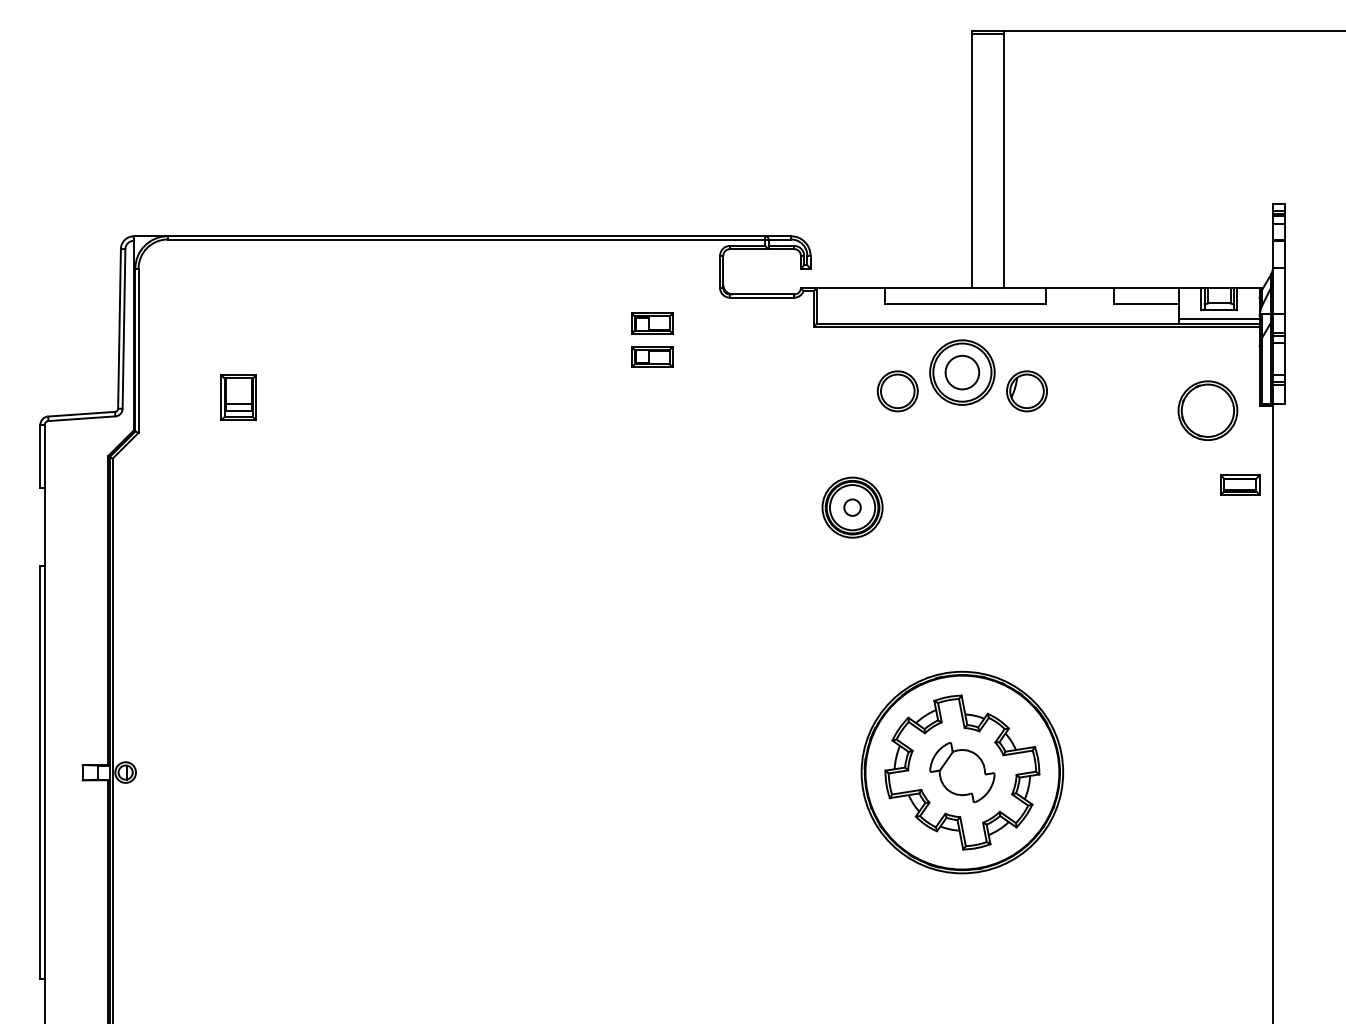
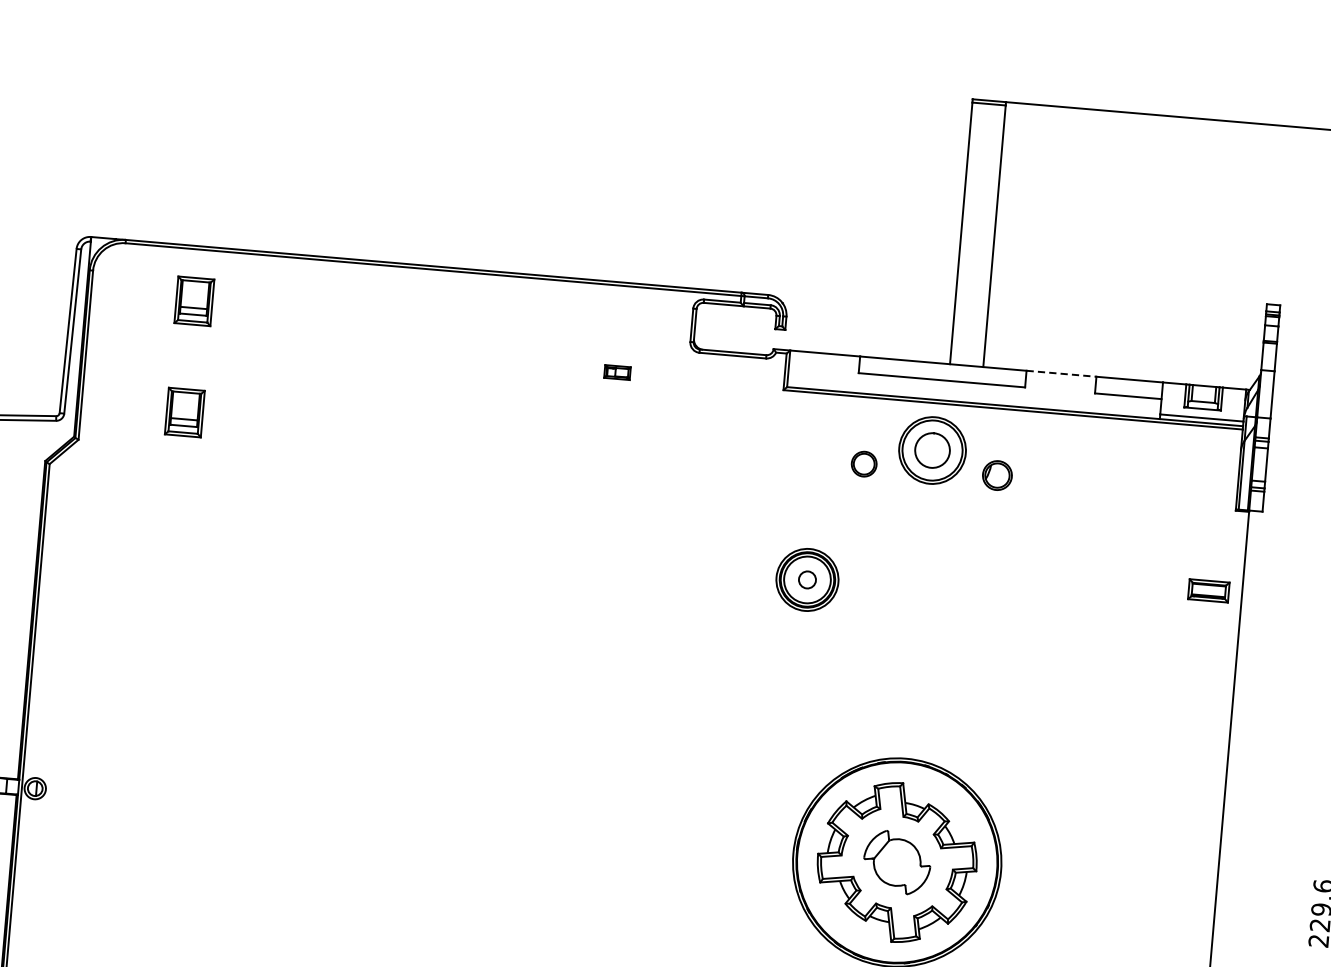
line: (1080, 287) -> (1061, 373), solid -> dashed
part: (238, 289) -> (194, 300), added
part: (652, 323) -> (617, 372), size x0.6
part: (652, 356) -> (614, 406), removed
part: (897, 391) -> (864, 464), size x0.6
part: (1026, 391) -> (996, 475), size x0.7
part: (1207, 410) -> (1181, 511), removed

